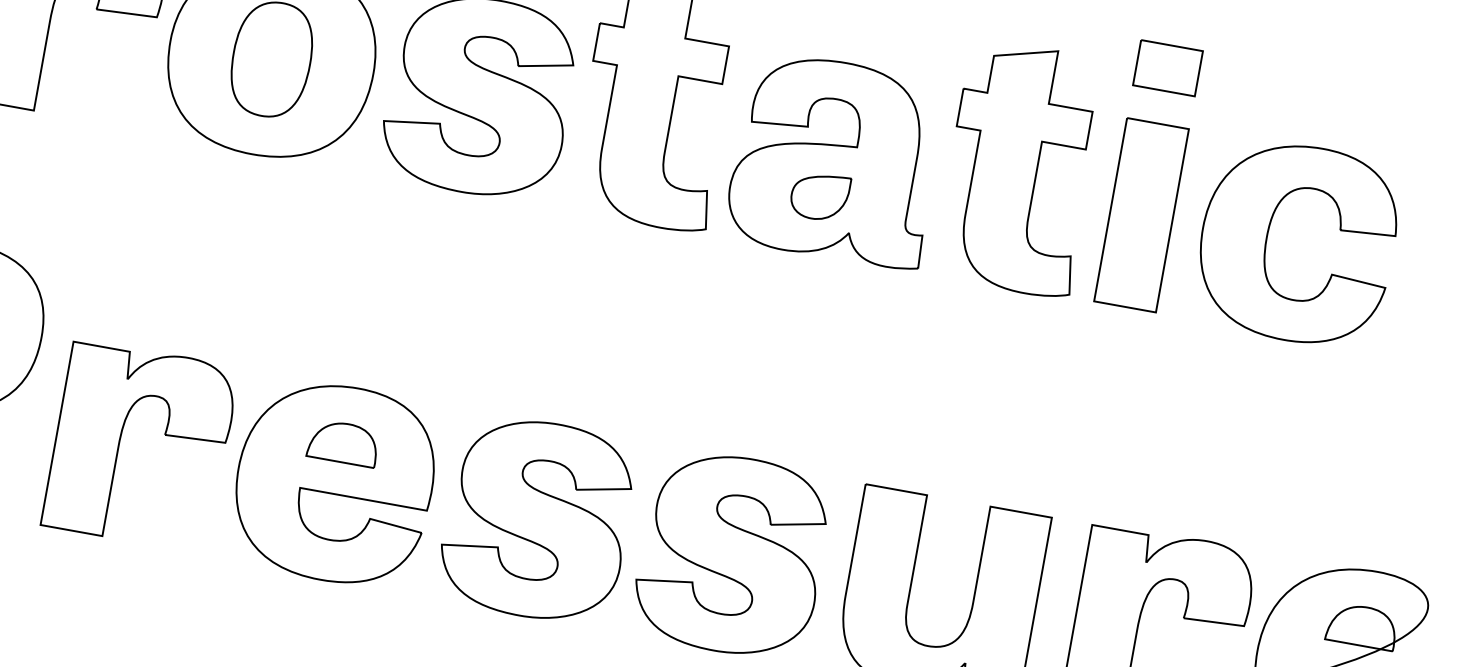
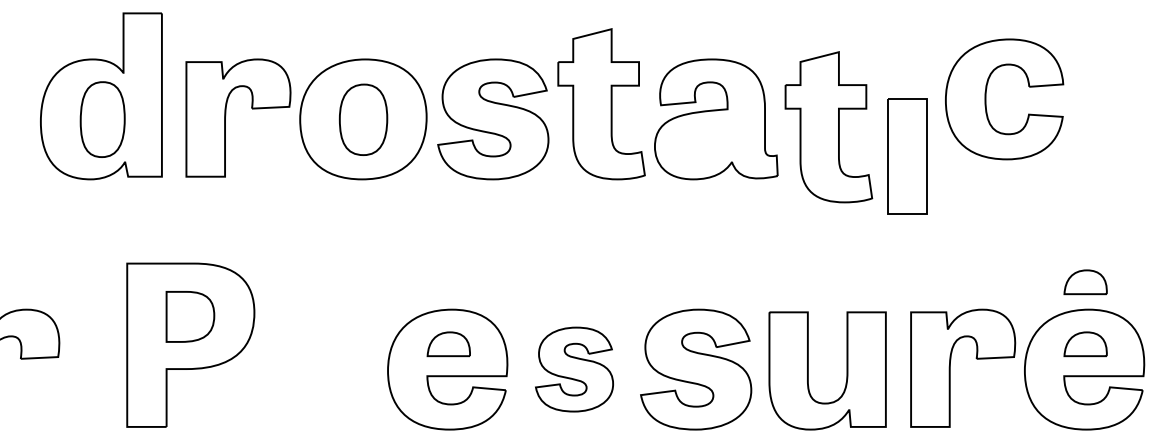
part: (1168, 68) -> (907, 27), removed
part: (1019, 168) -> (828, 127), moved
part: (819, 197) -> (710, 143), removed
part: (1142, 215) -> (907, 156), moved
part: (1268, 238) -> (986, 99), moved
part: (123, 433) -> (314, 362), removed
part: (537, 519) -> (574, 369), size x0.7
part: (1379, 527) -> (1085, 282), added

